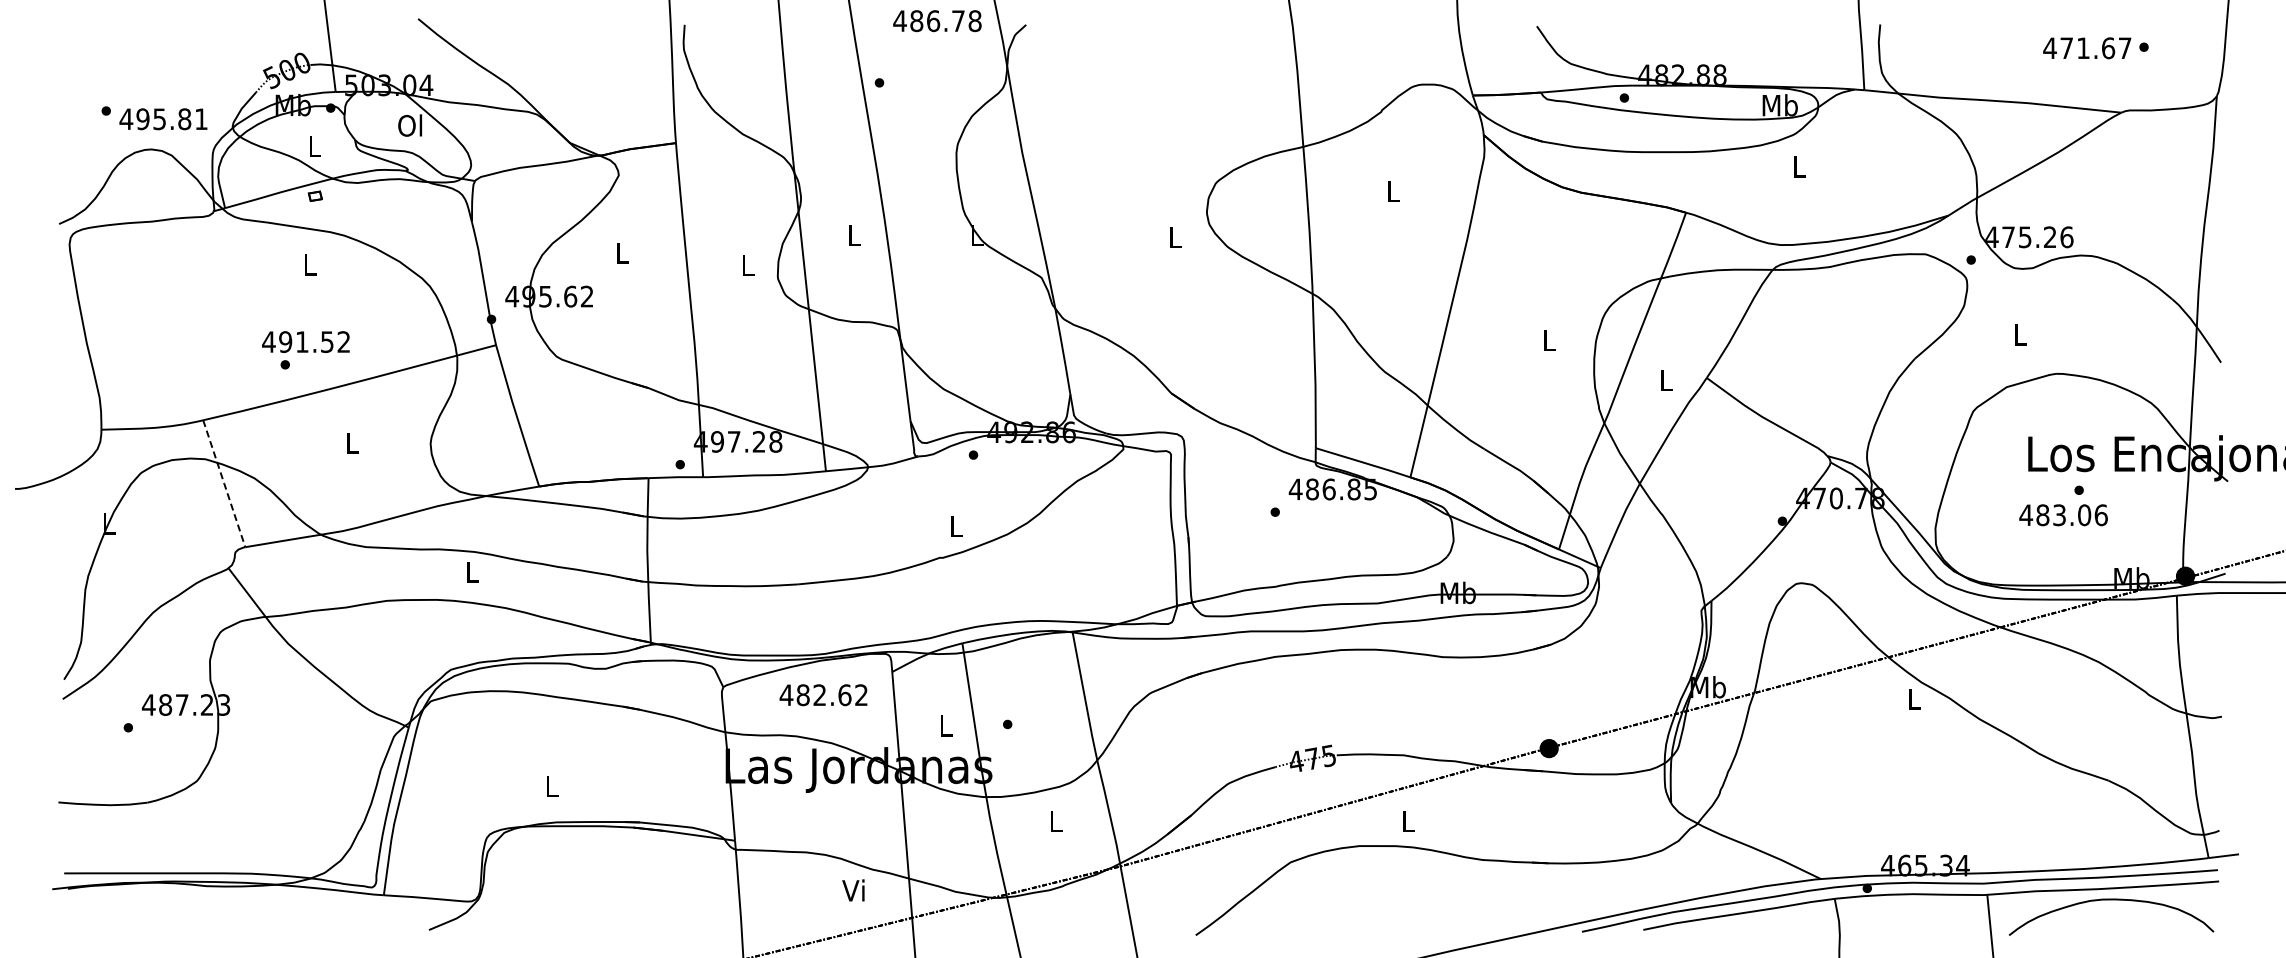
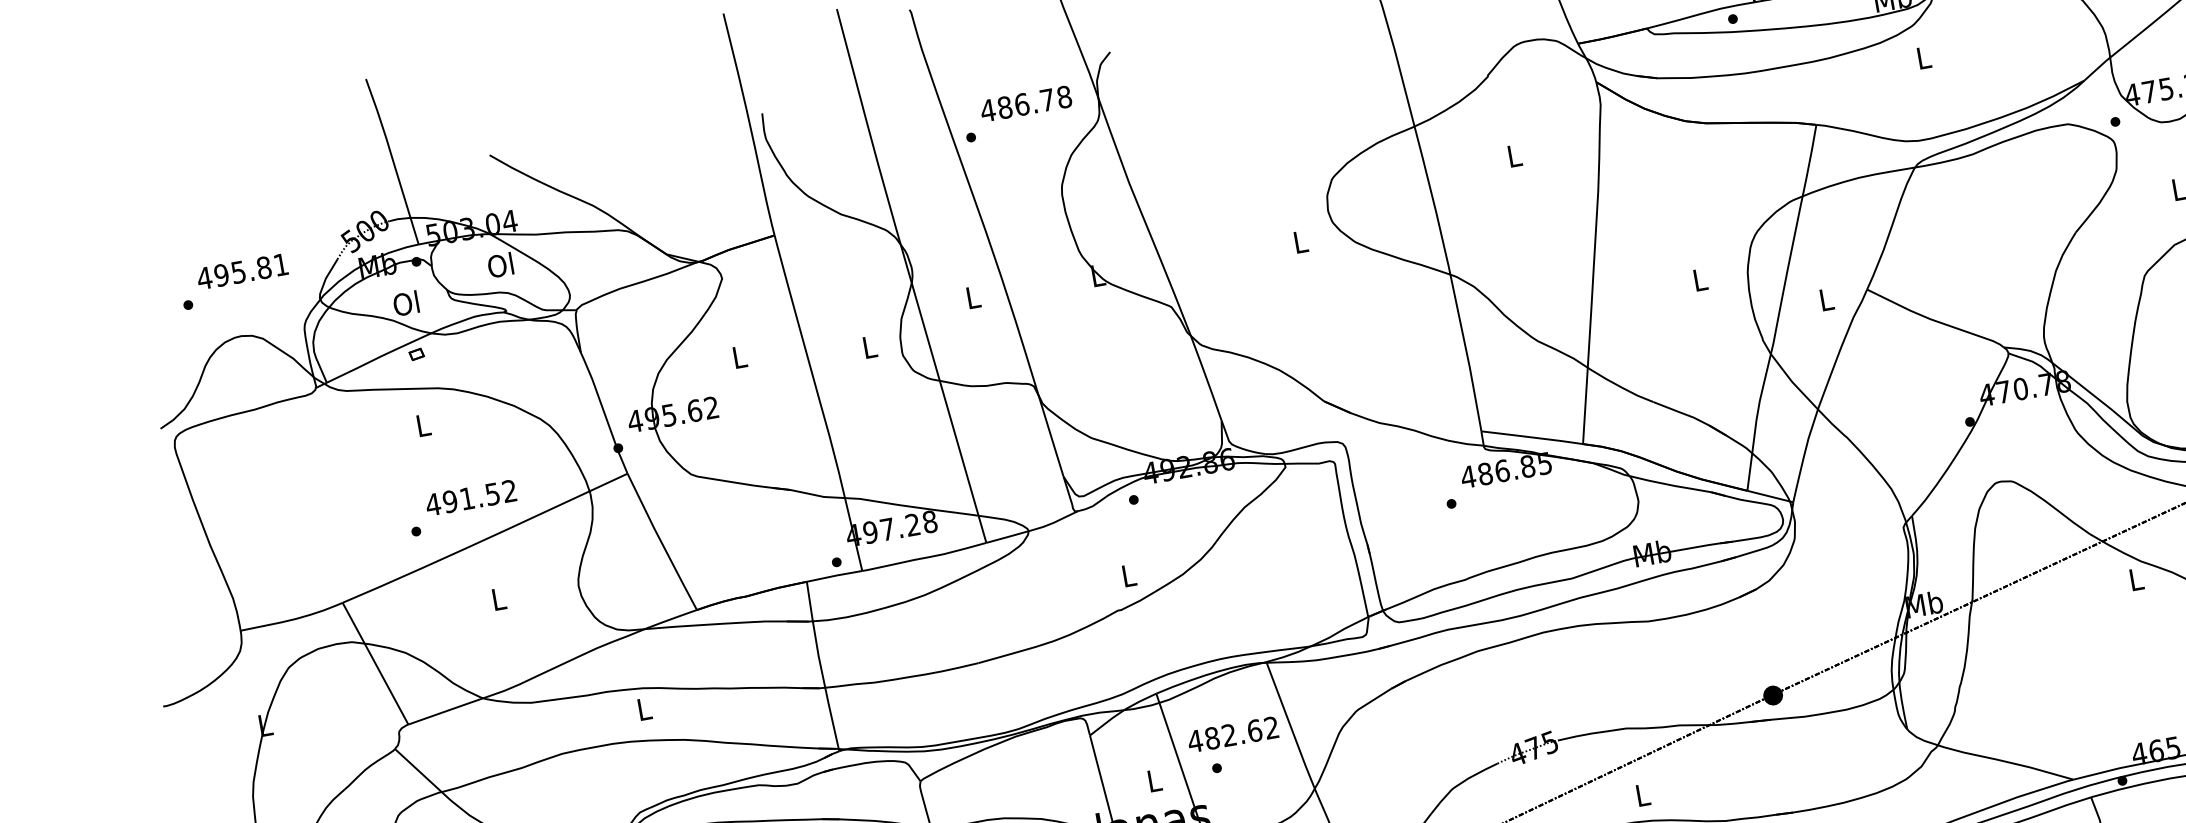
text: (937, 21) -> (1026, 104), moved
text: (163, 119) -> (242, 271), moved
text: (313, 145) -> (405, 303), L -> Ol
text: (305, 341) -> (470, 497), moved
line: (224, 483) -> (375, 663), dashed -> solid
text: (823, 695) -> (1233, 734), moved

